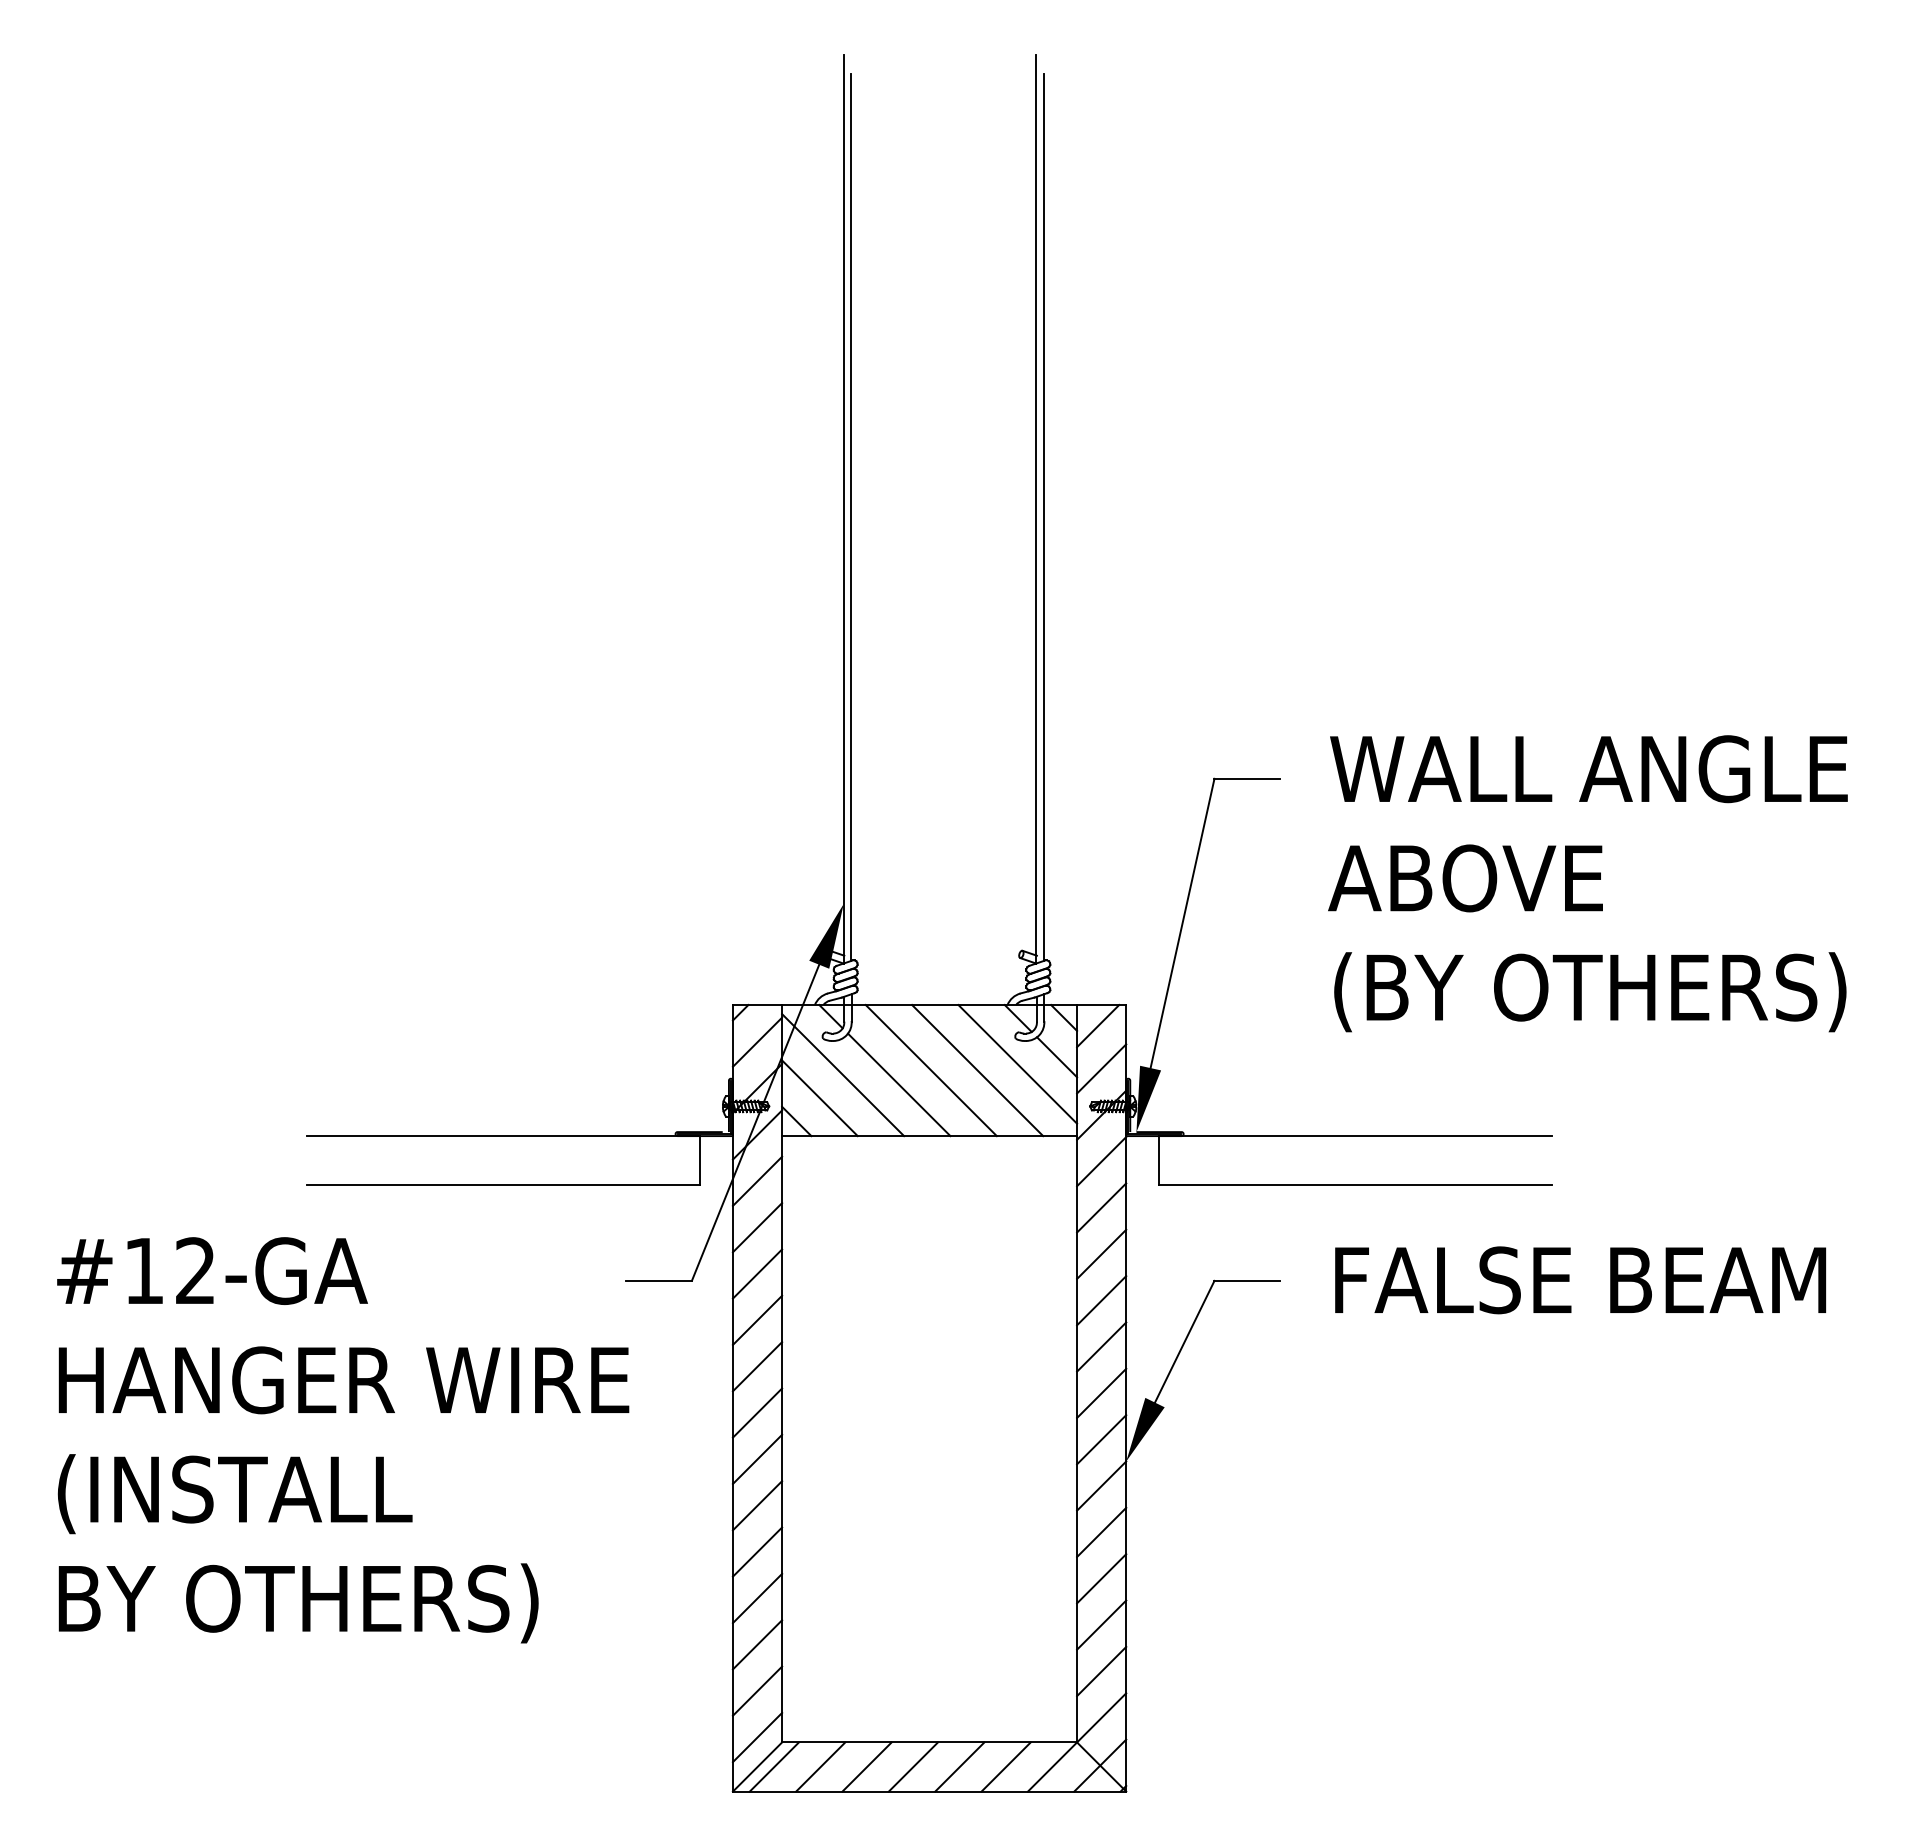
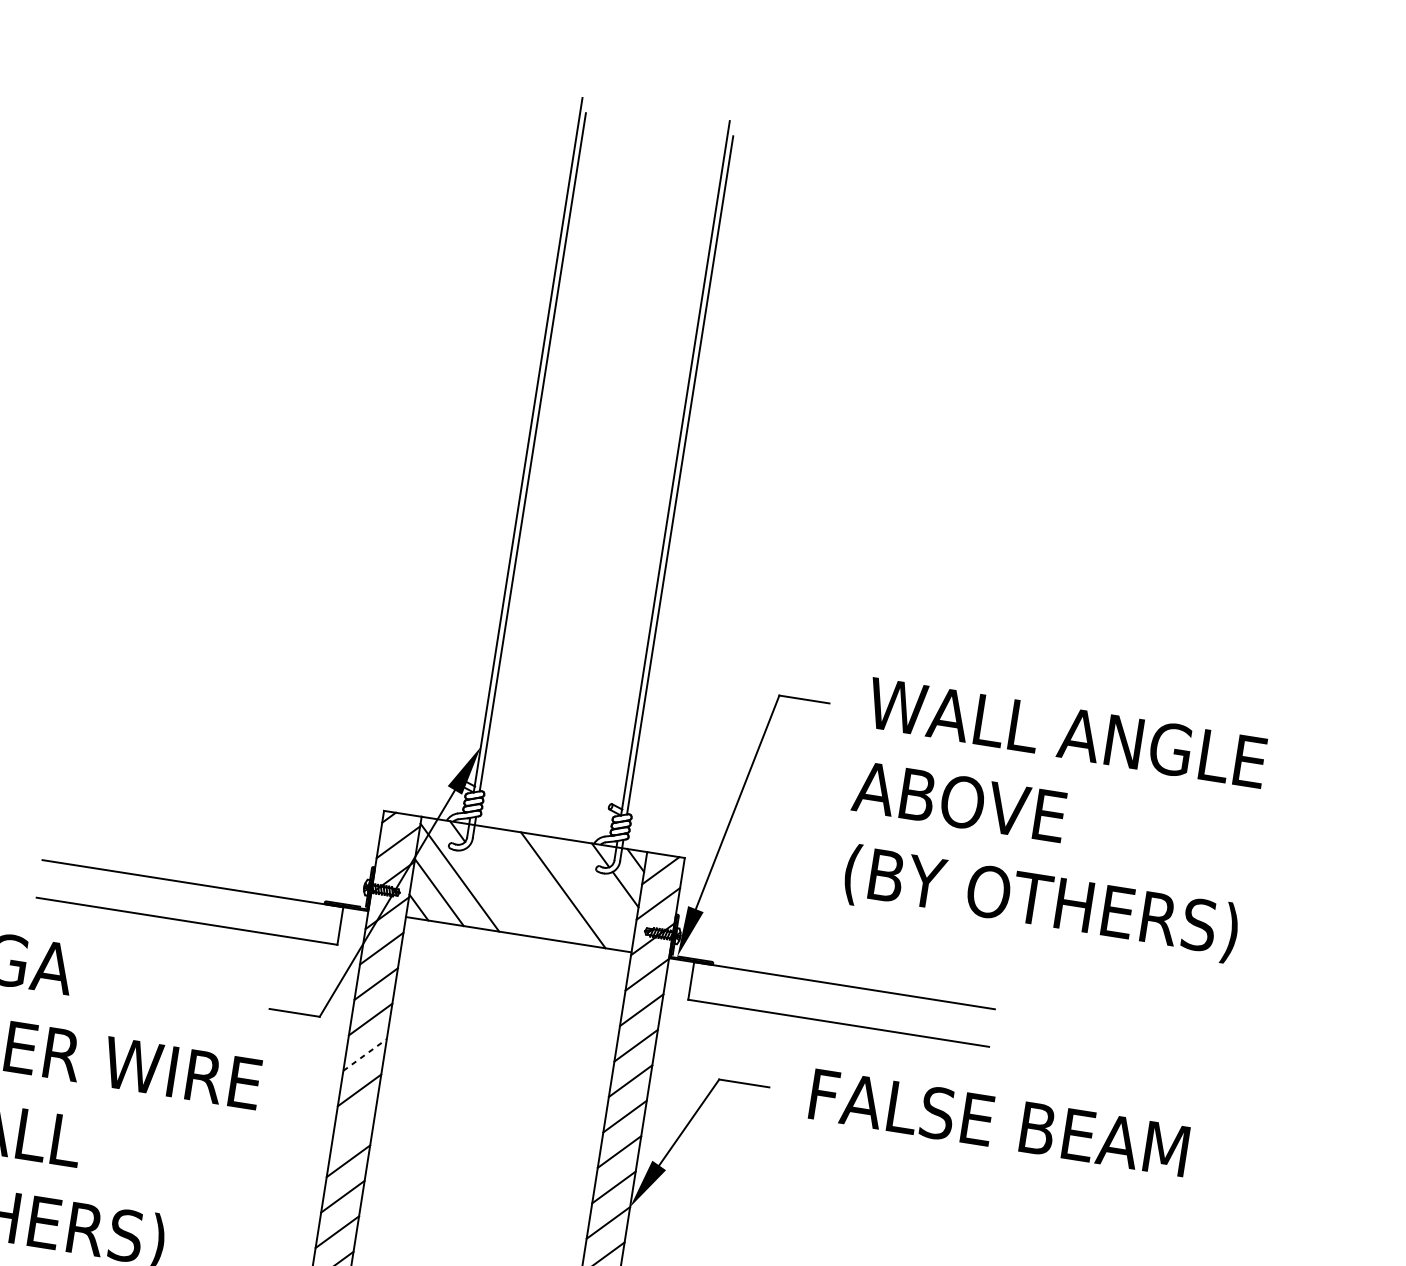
line: (1017, 1064) -> (594, 890), removed
line: (930, 1070) -> (527, 884), removed
line: (898, 1084) -> (501, 891), removed
line: (757, 1320) -> (365, 1055), solid -> dashed
line: (757, 1412) -> (354, 1125), removed

